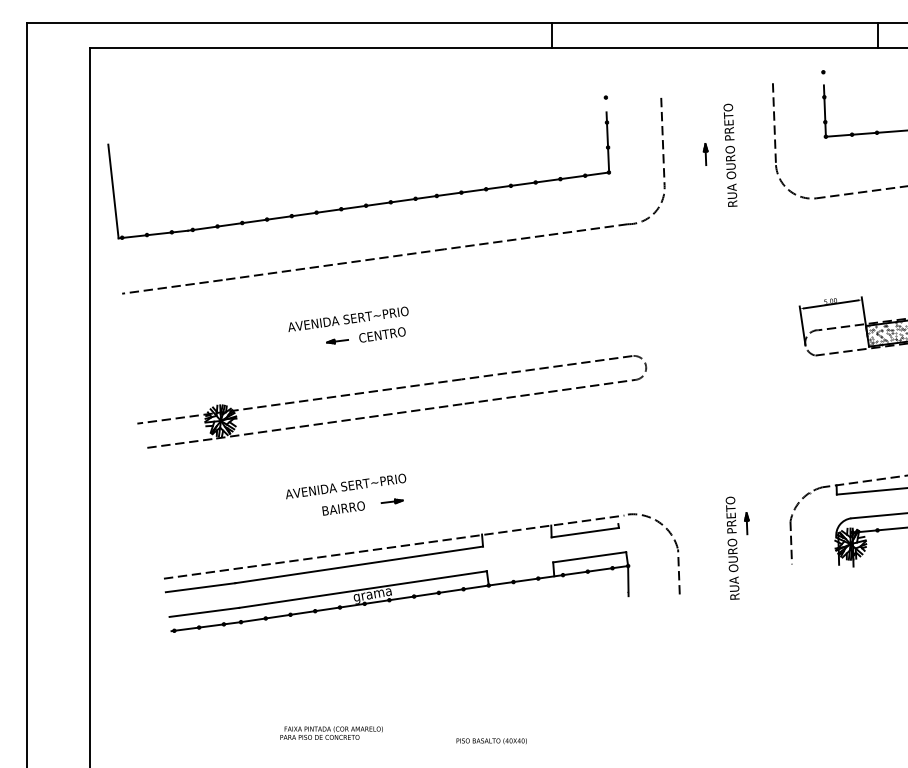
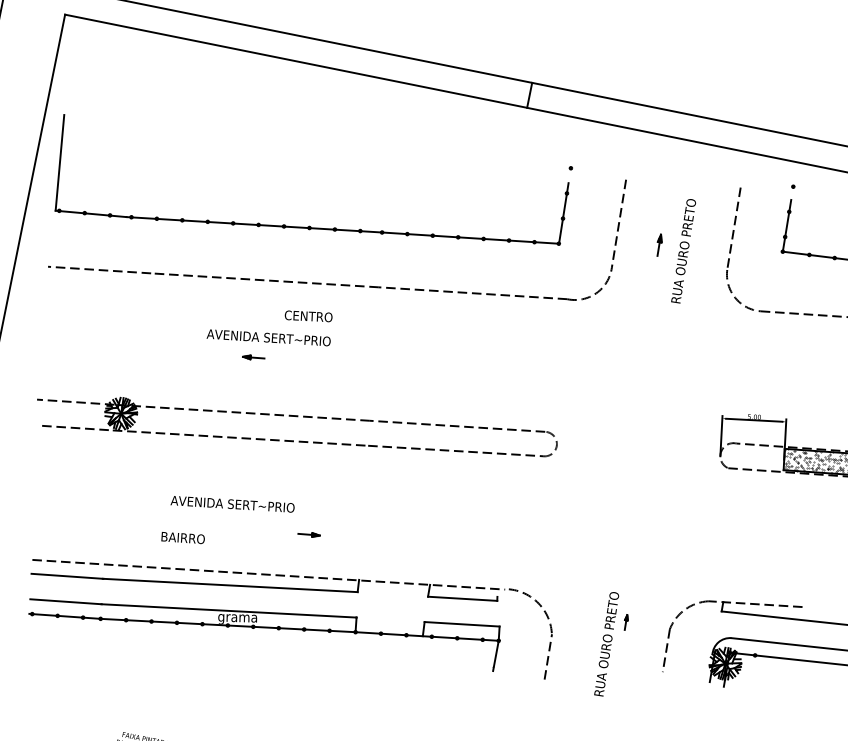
text: (382, 334) -> (308, 315), moved
part: (391, 501) -> (308, 534), moved
text: (343, 508) -> (182, 538), moved
part: (746, 523) -> (625, 622), size x0.7

